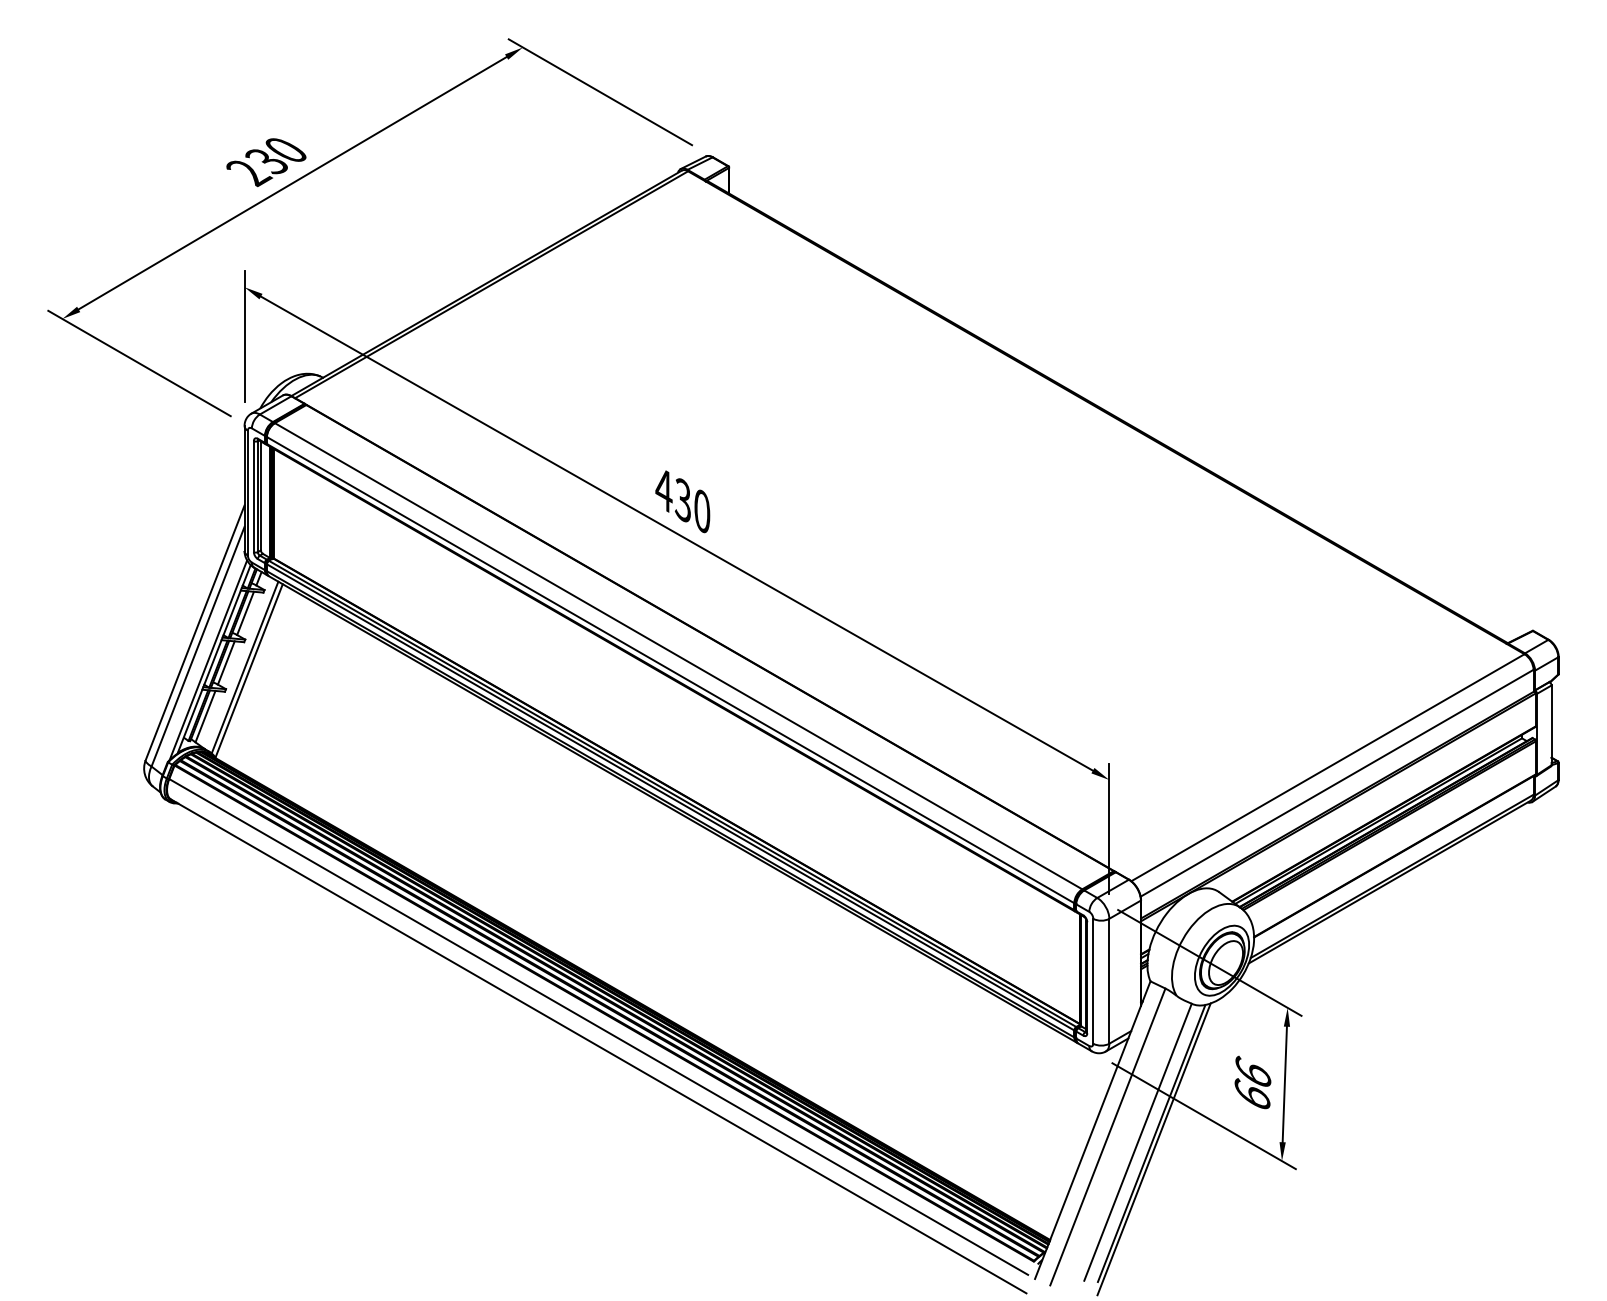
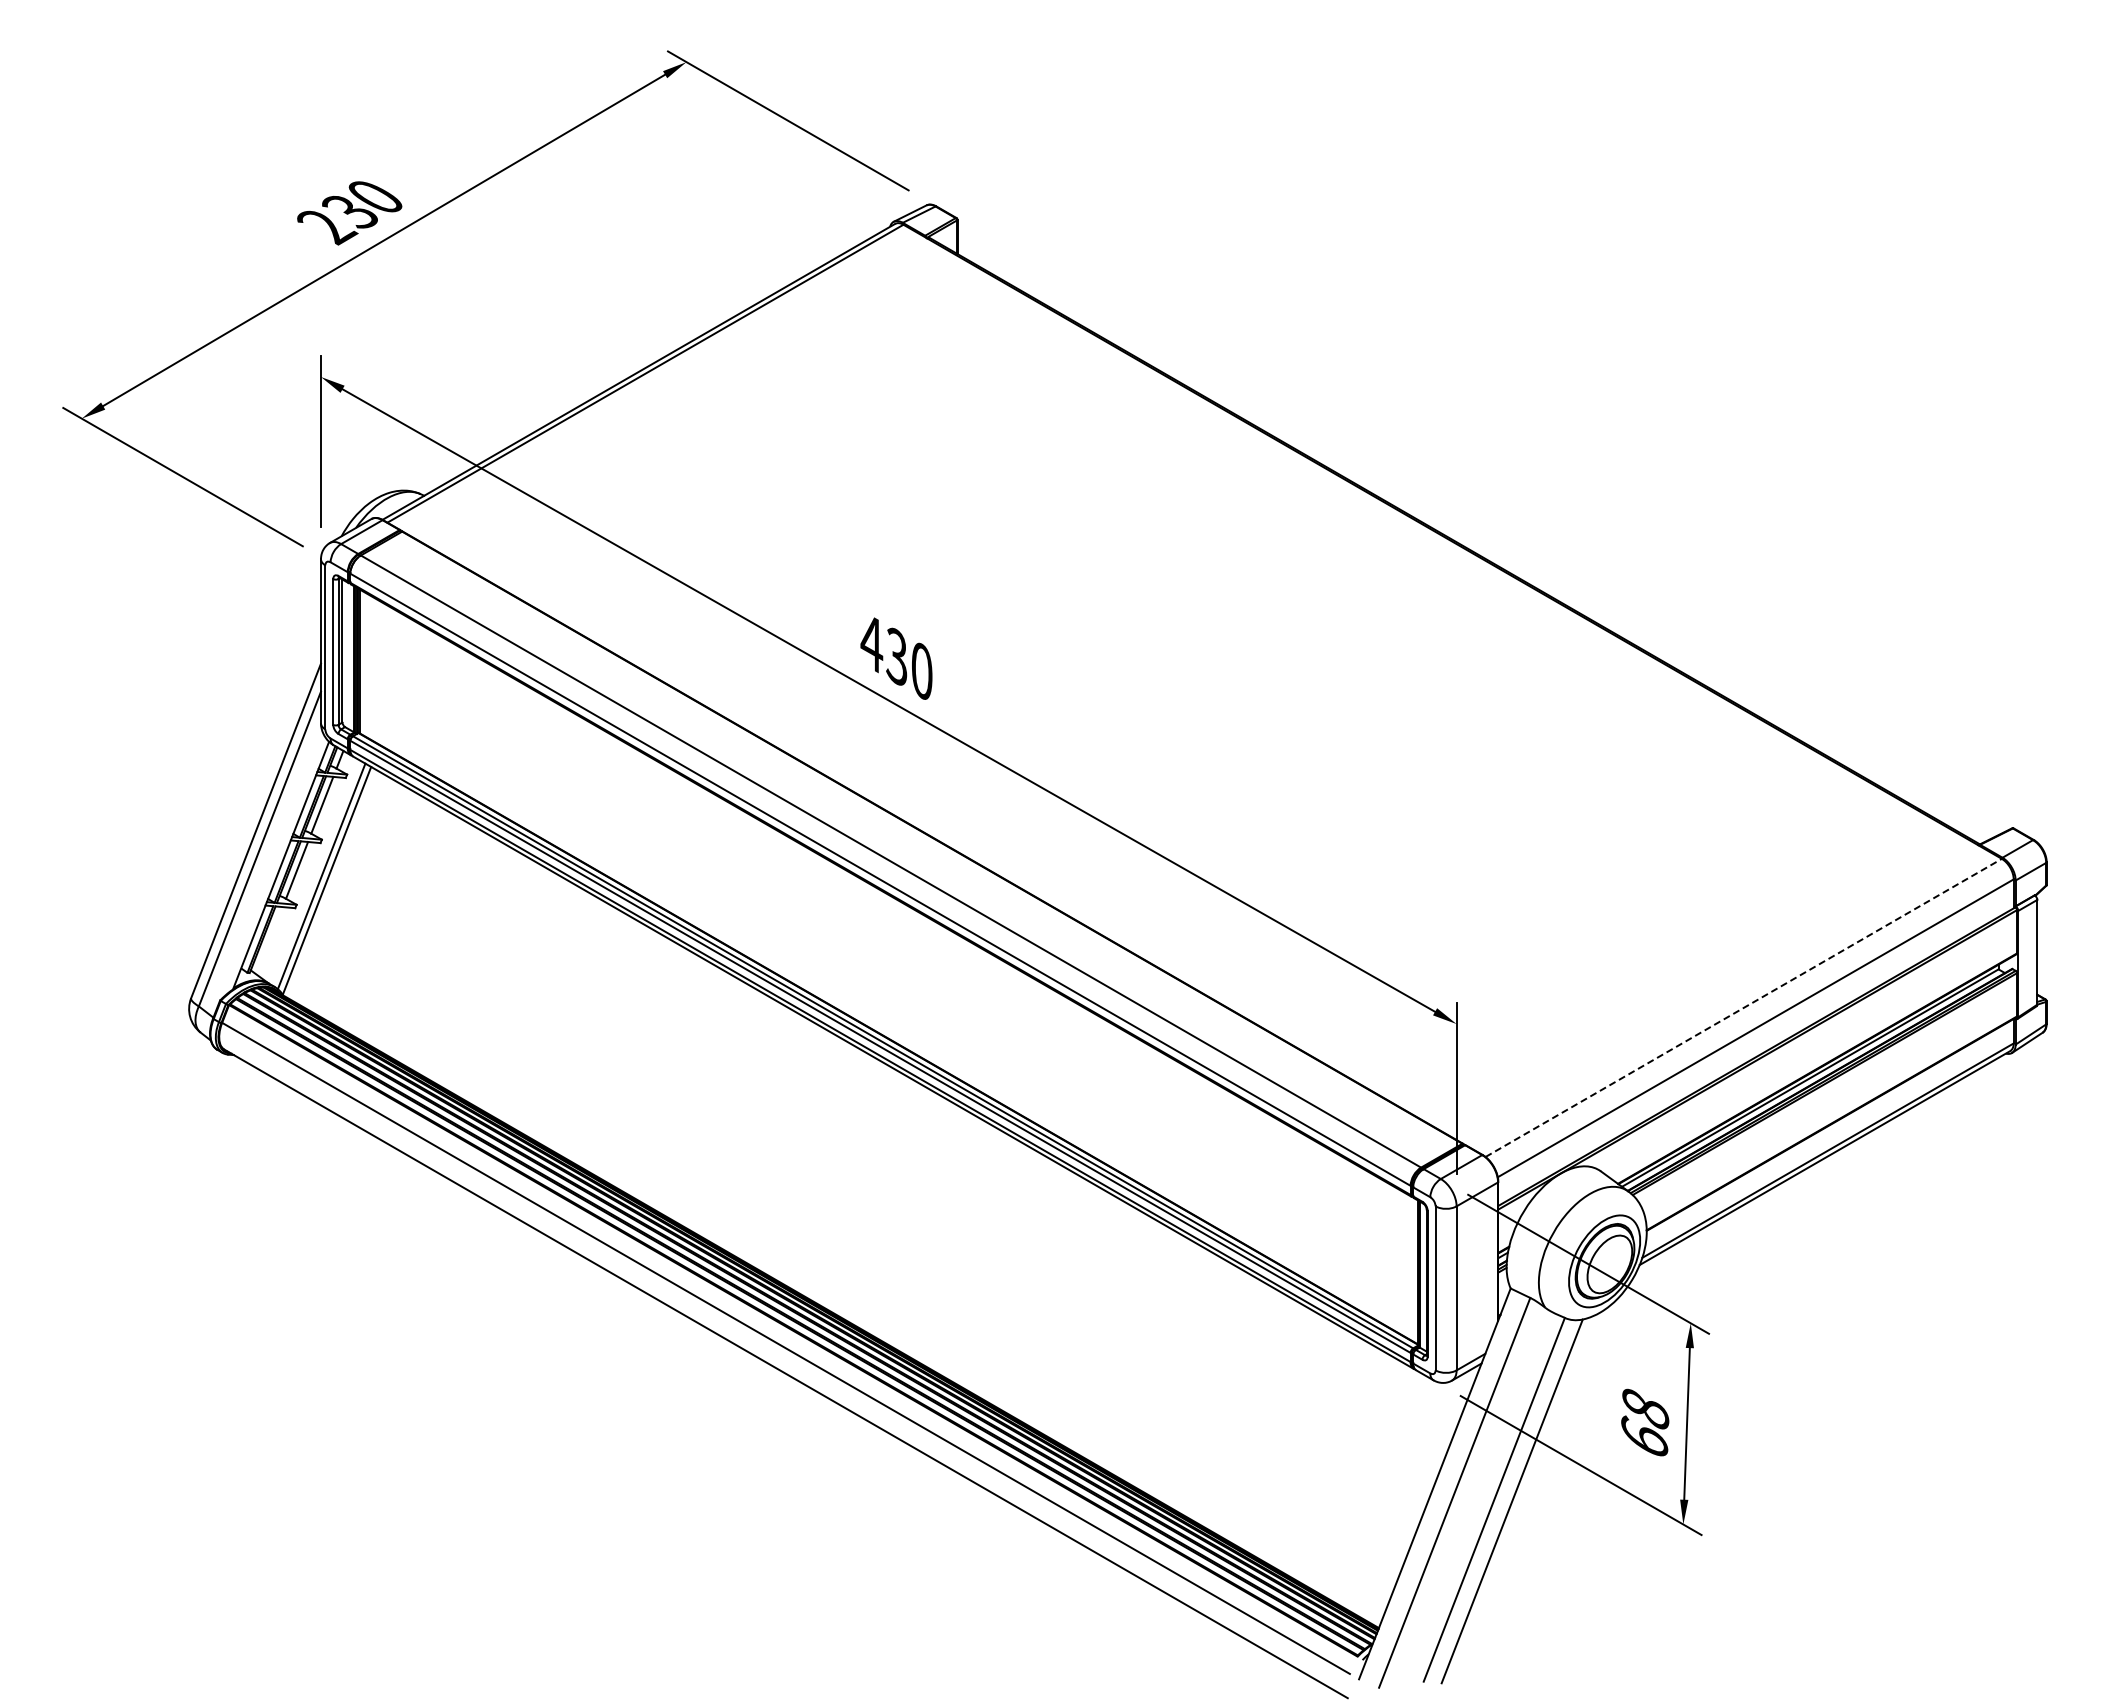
line: (208, 660) -> (273, 866), removed
line: (205, 716) -> (269, 940), removed
line: (1328, 767) -> (1744, 1007), solid -> dashed
text: (1253, 1071) -> (1645, 1407), 66 -> 68
line: (1154, 1148) -> (1515, 1508), removed

